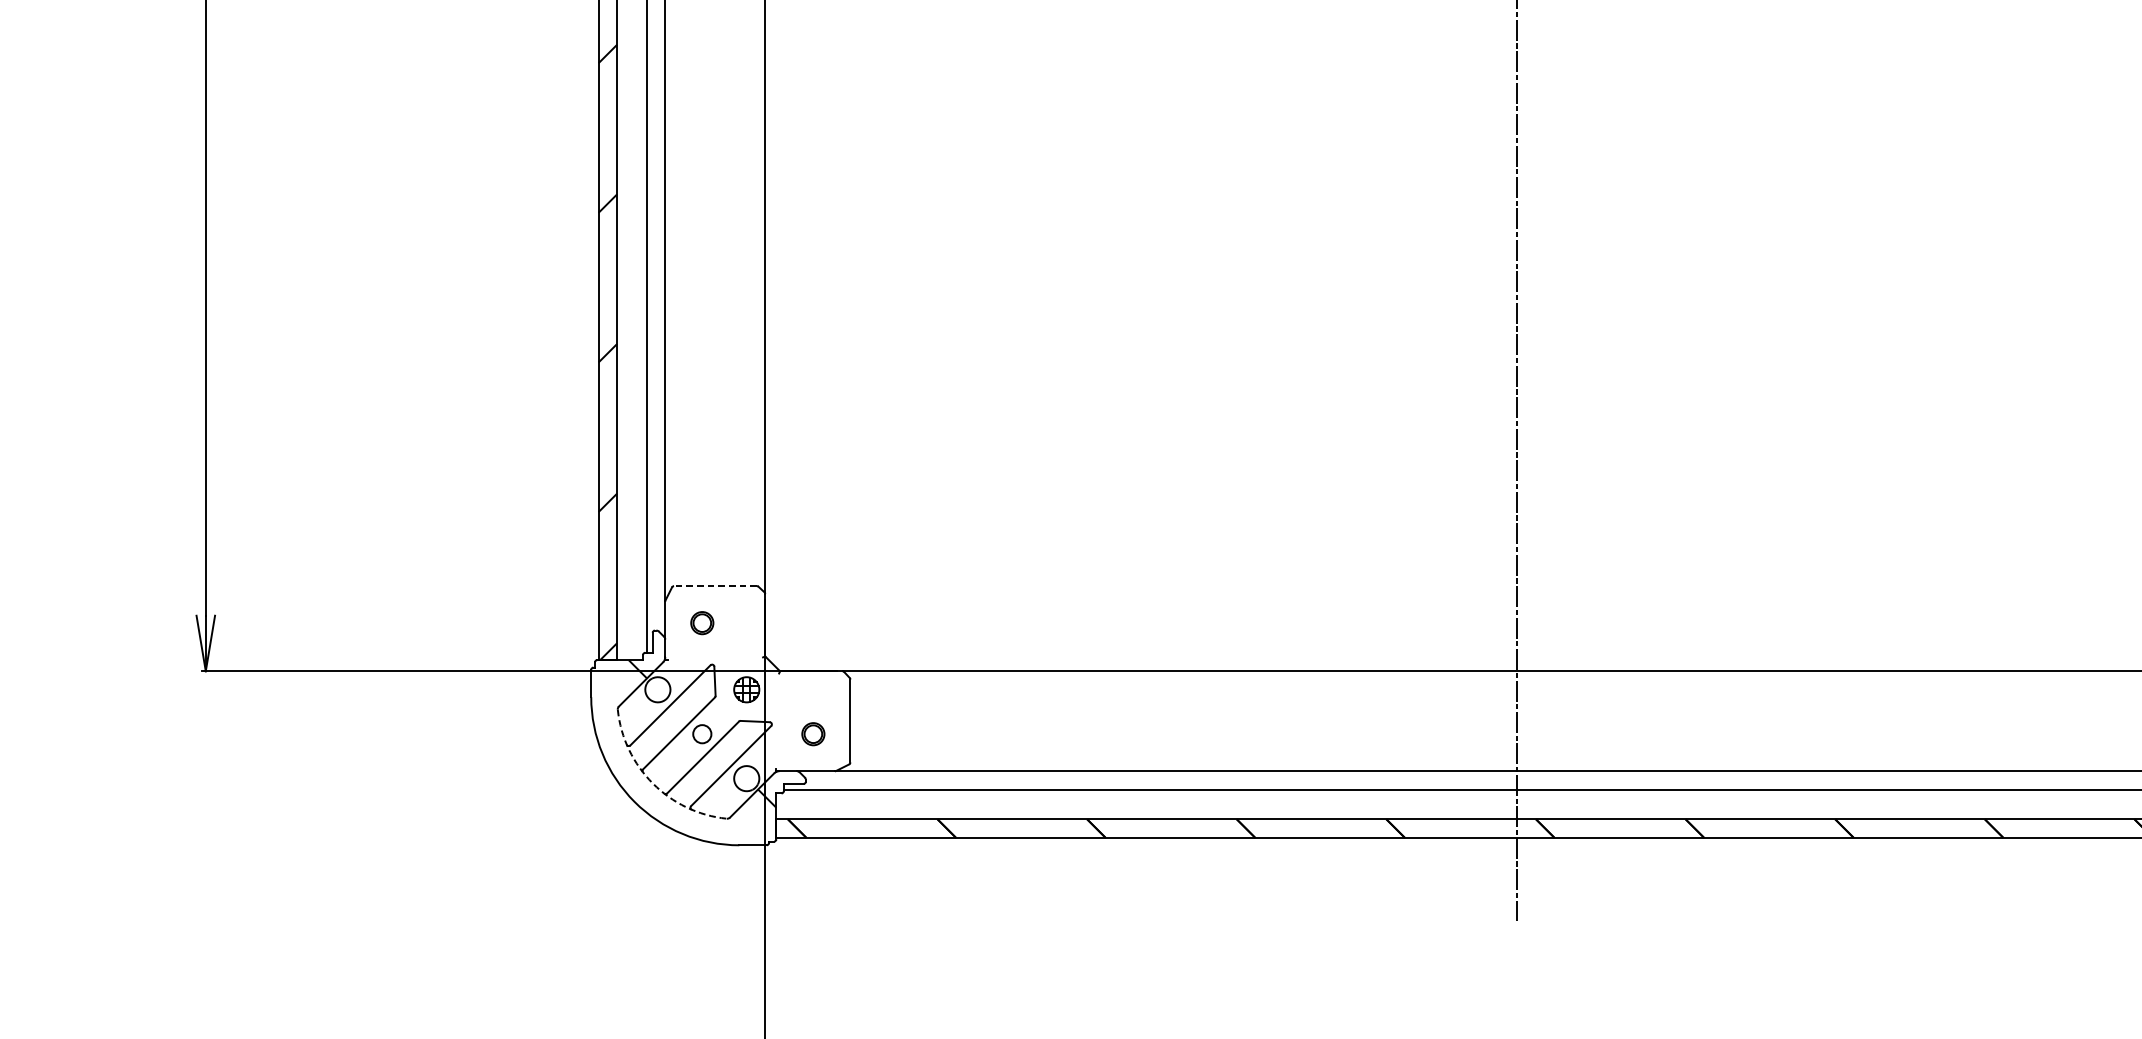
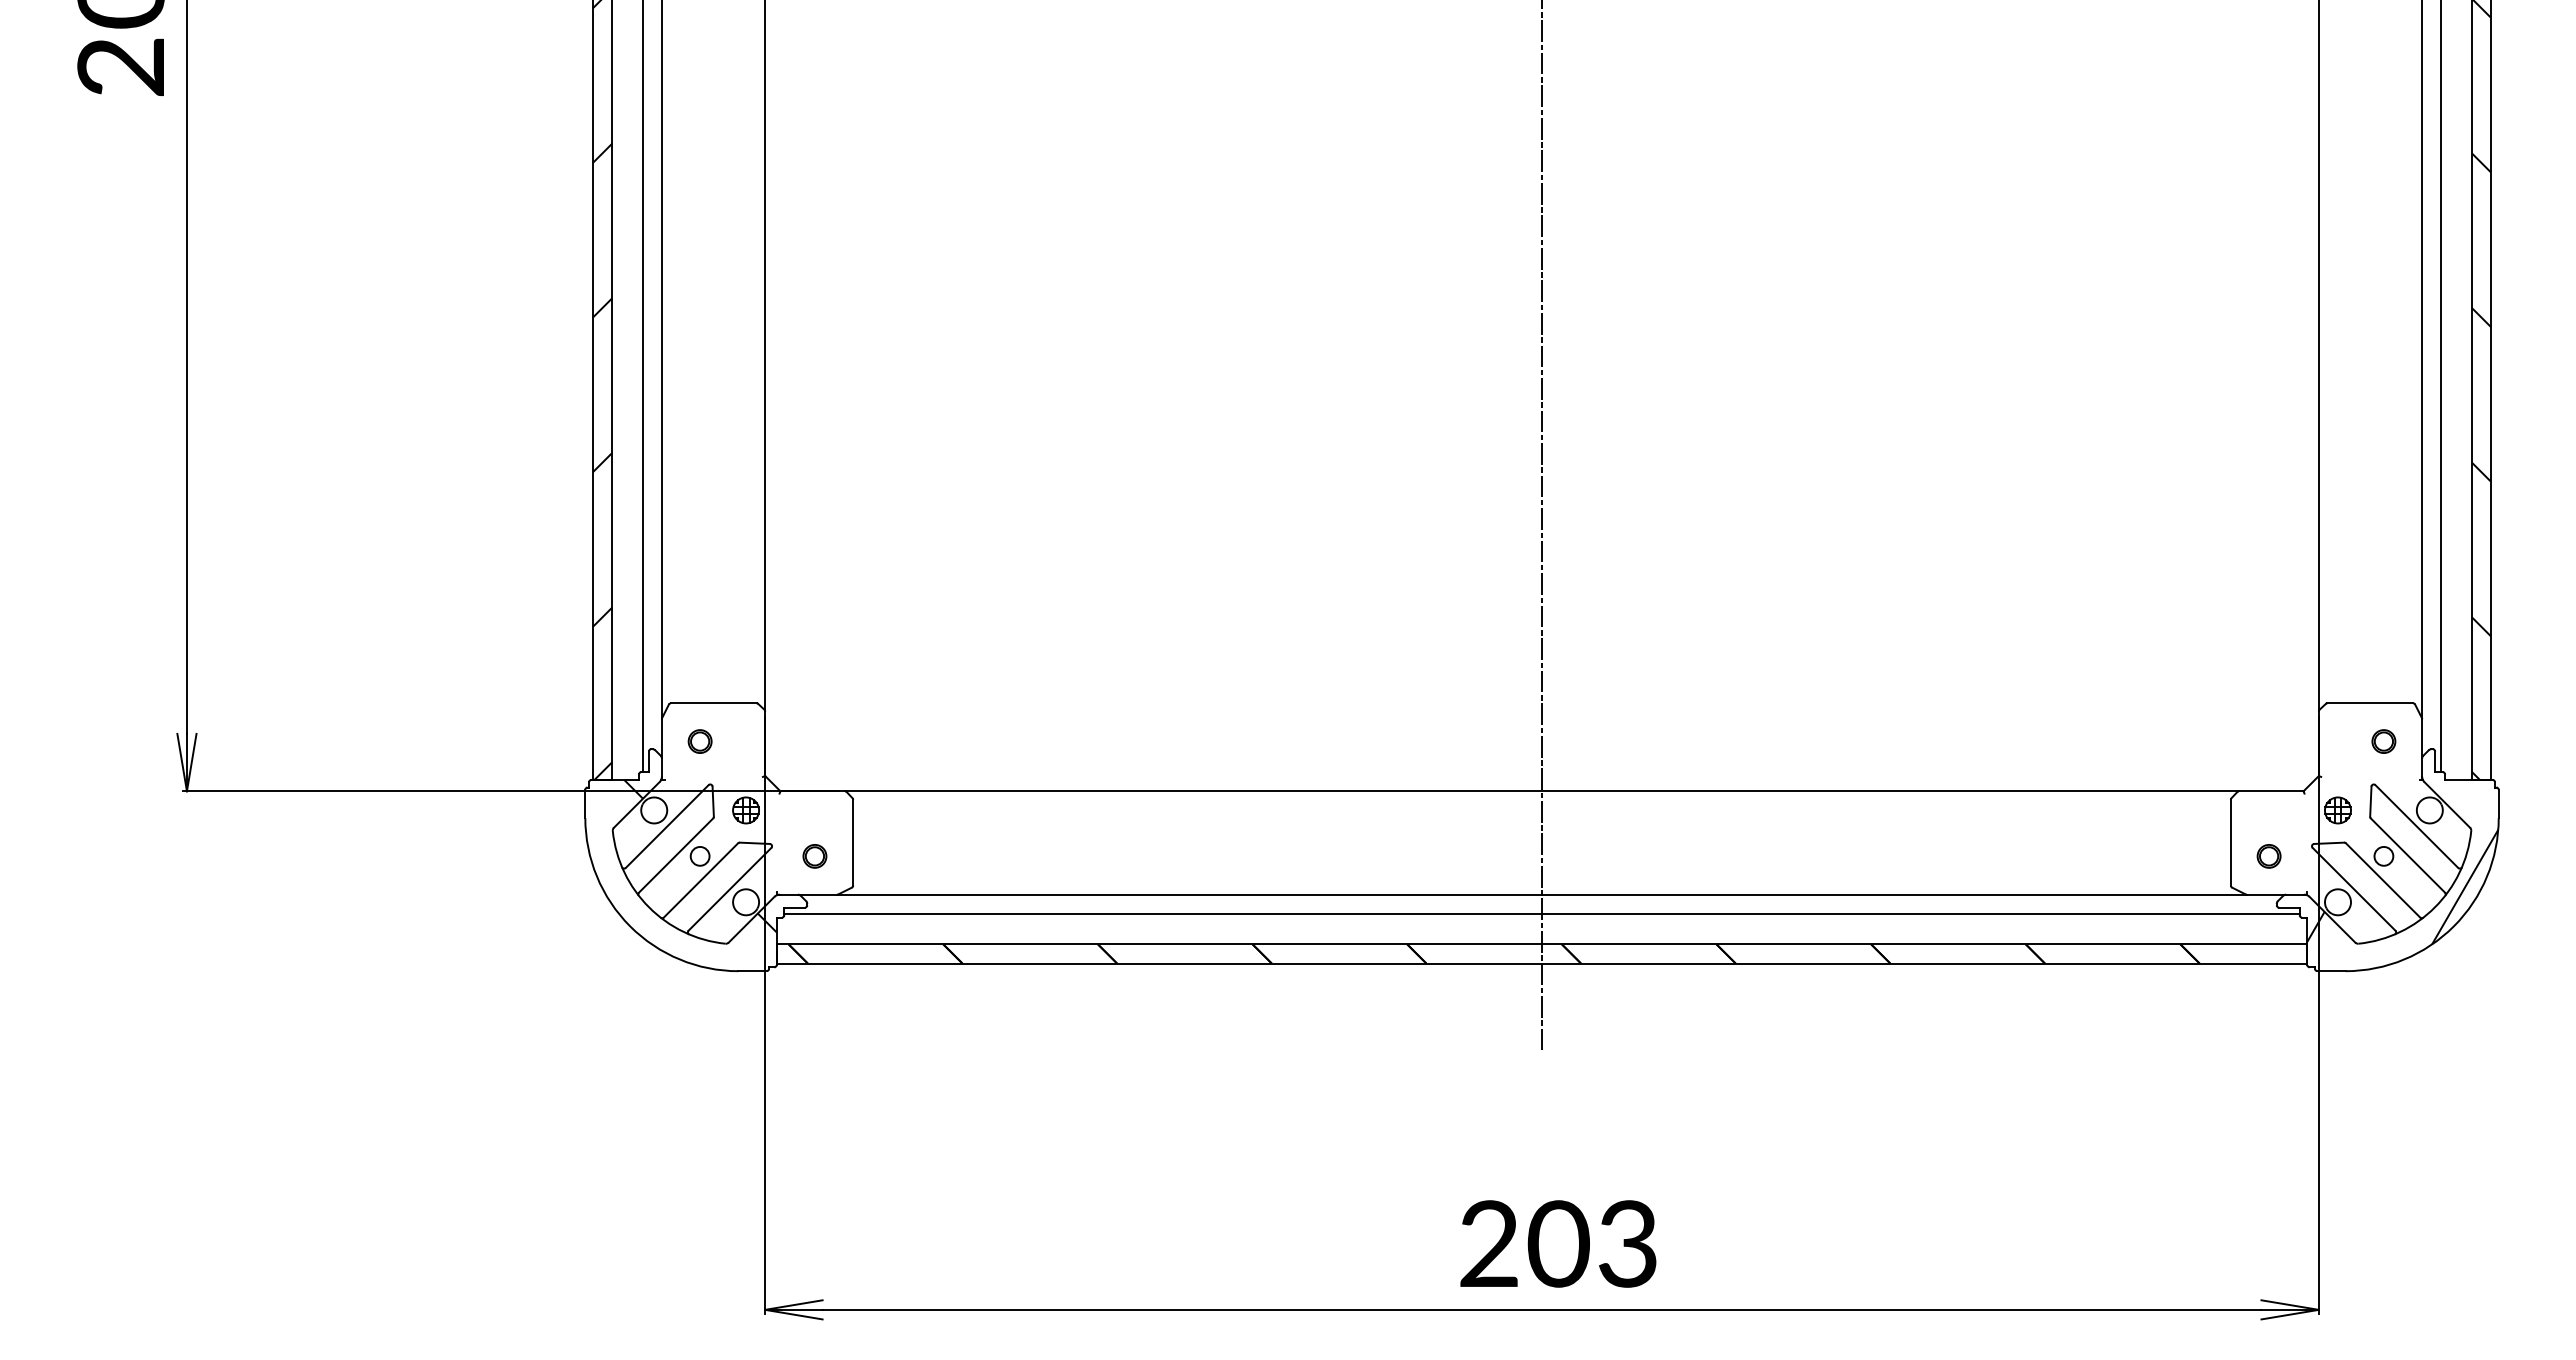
line: (715, 586) -> (713, 703), dashed -> solid
arc: (653, 783) -> (649, 907), dashed -> solid

